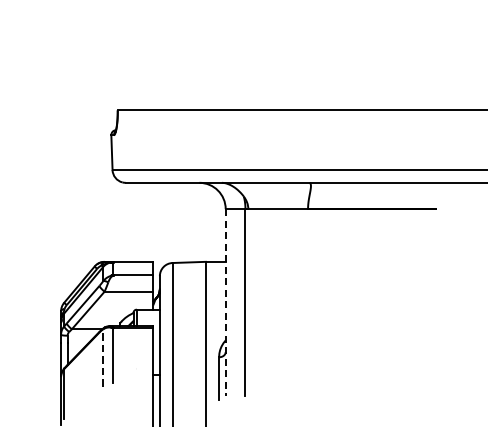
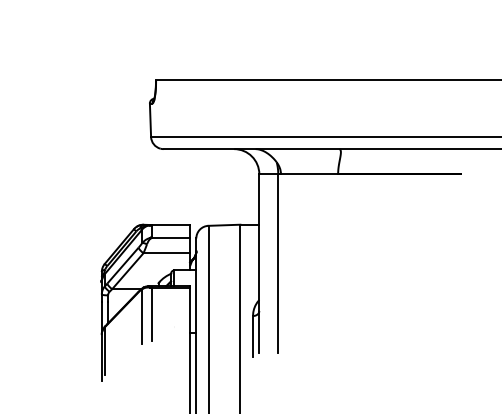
line: (225, 302) -> (259, 263), dashed -> solid
line: (103, 357) -> (142, 316), dashed -> solid

